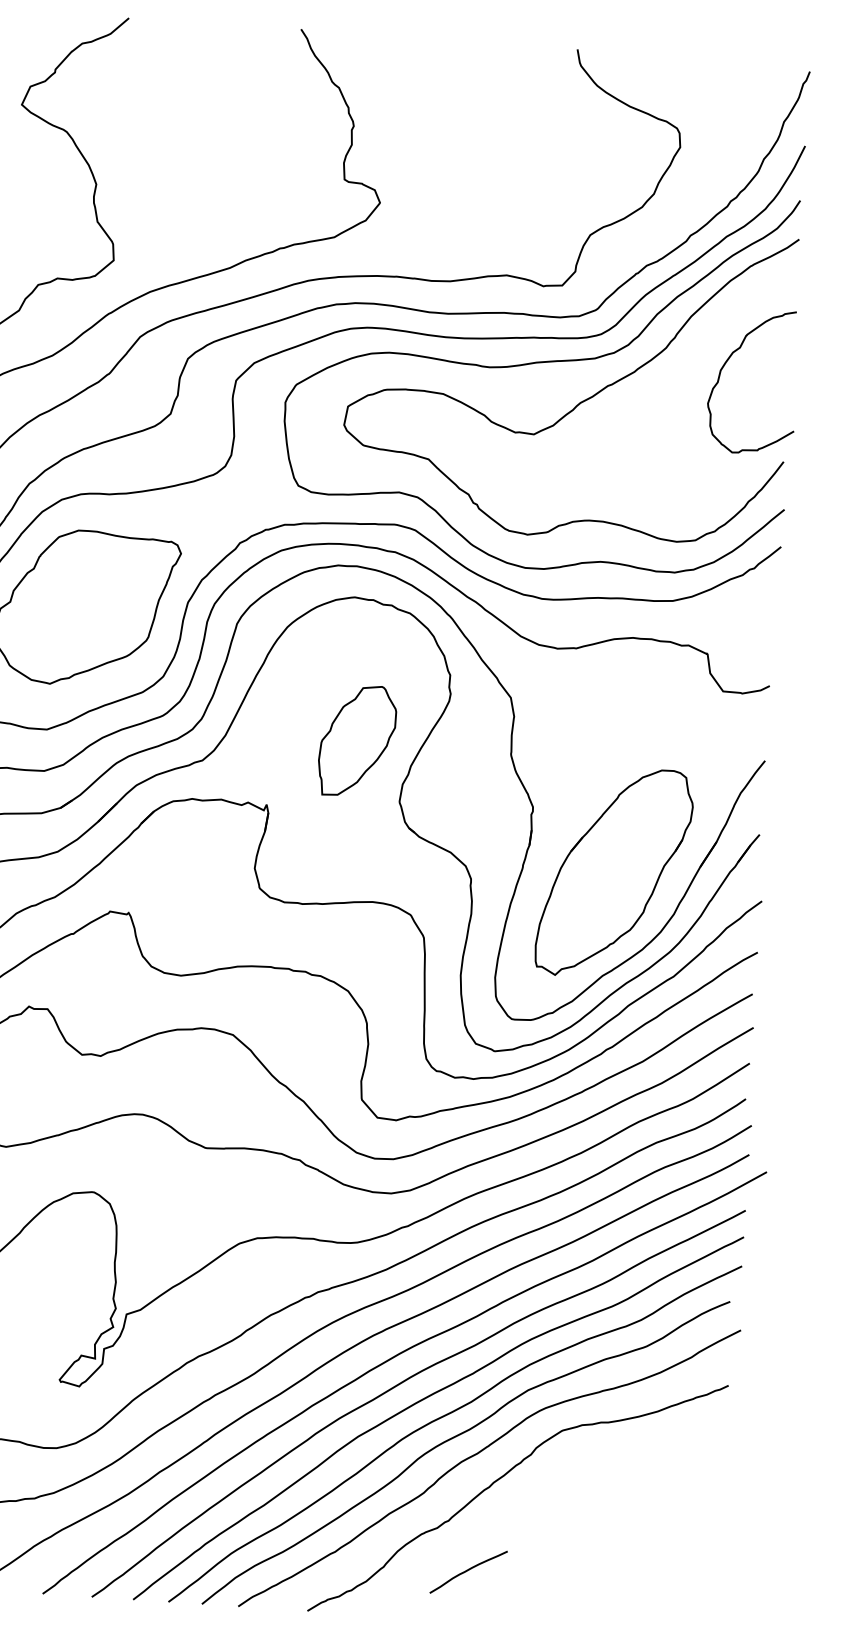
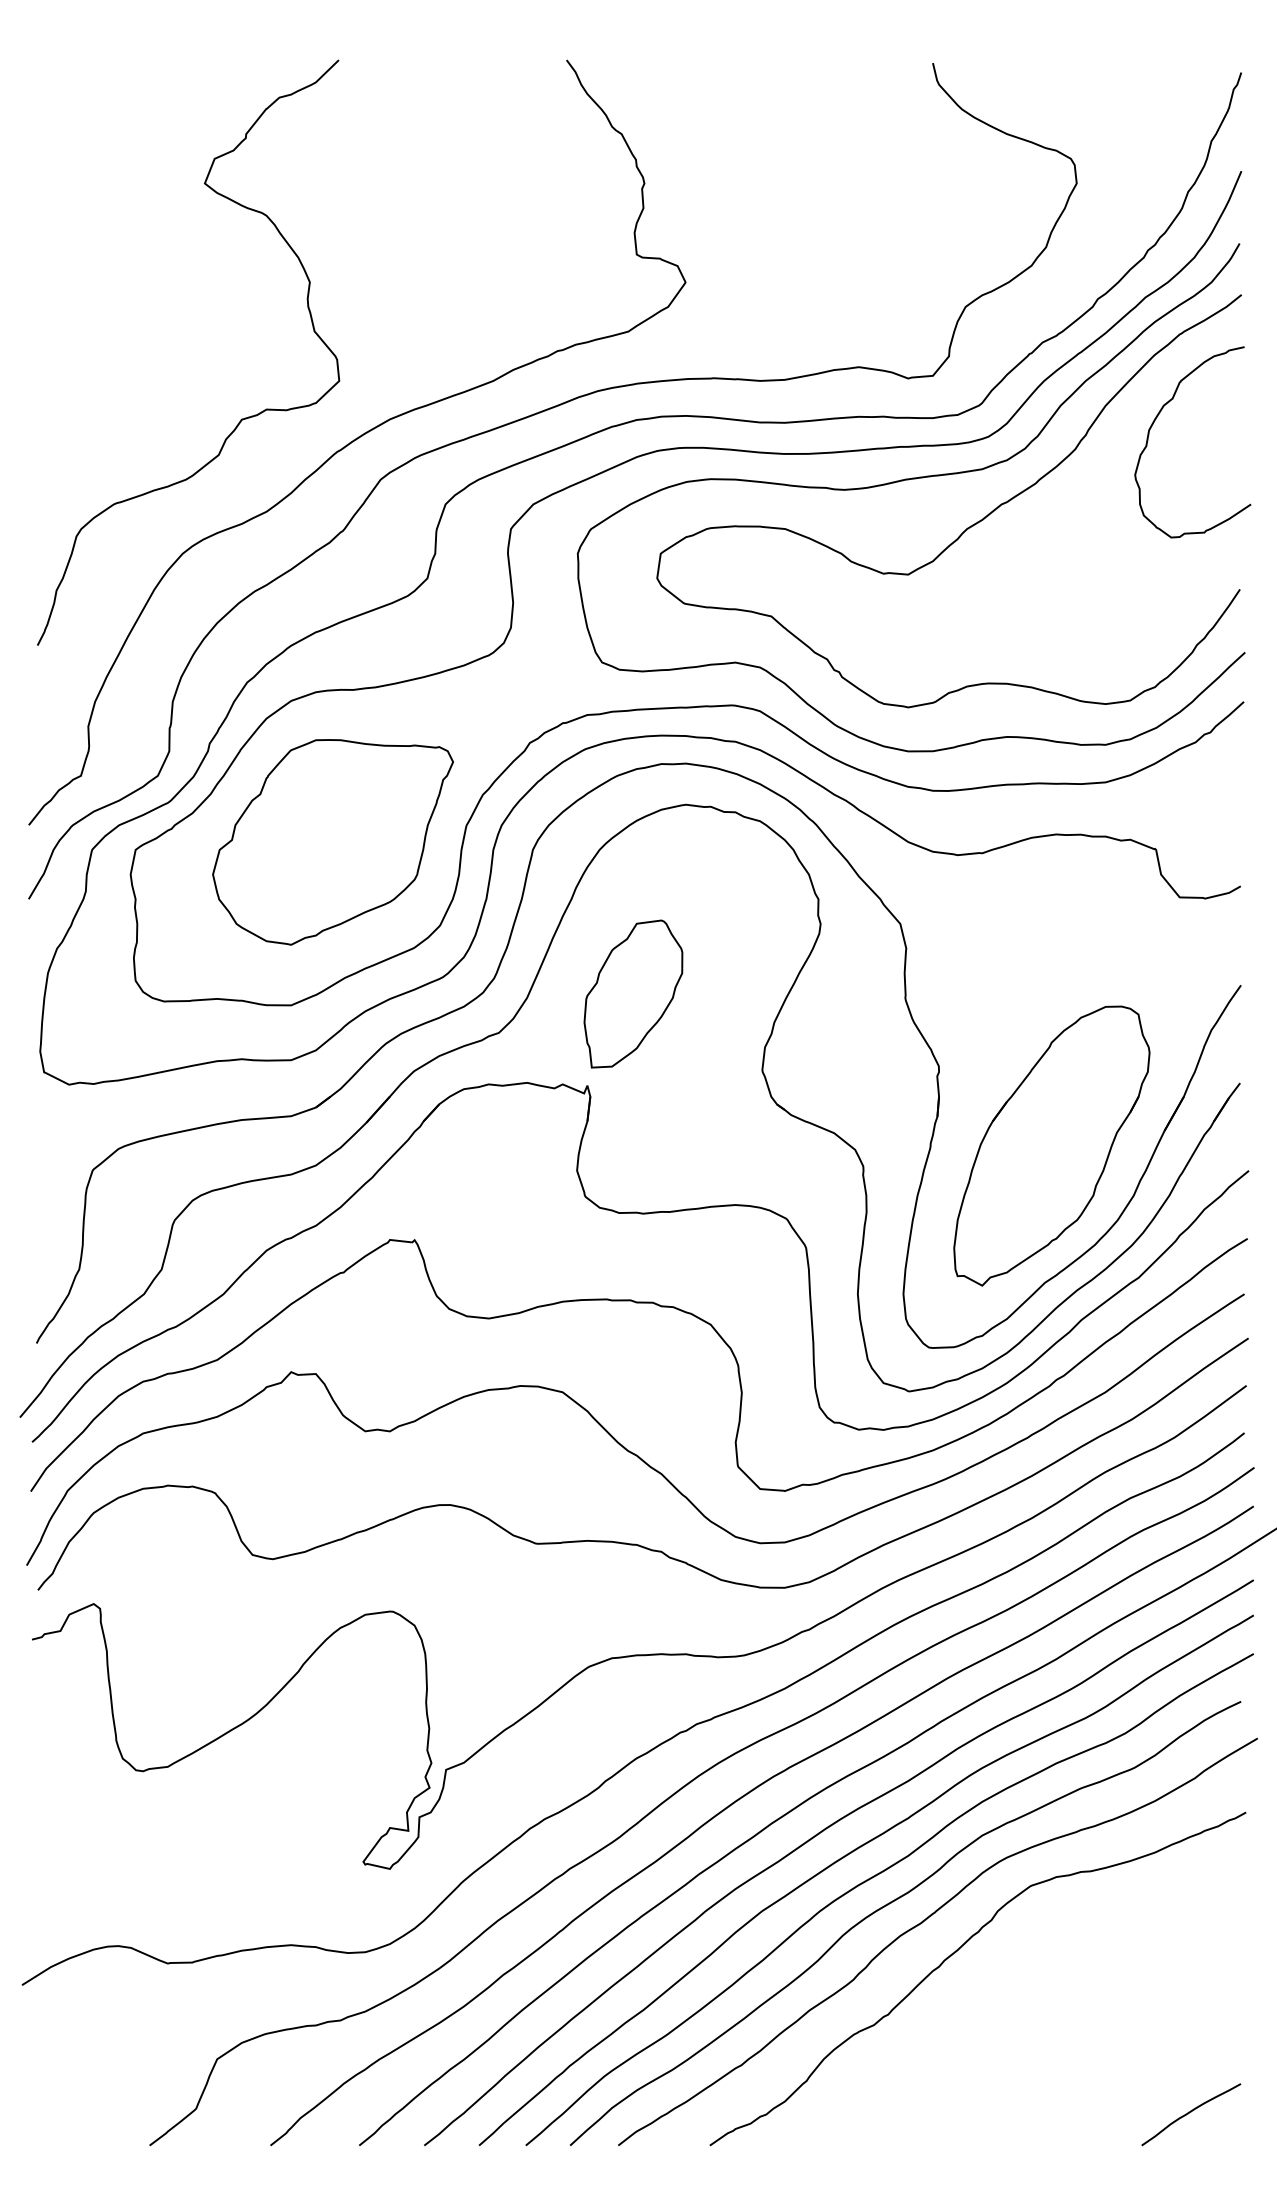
curve: (726, 362) -> (1156, 419), moved
part: (357, 740) -> (633, 993), moved
curve: (468, 1570) -> (1191, 2112), moved

